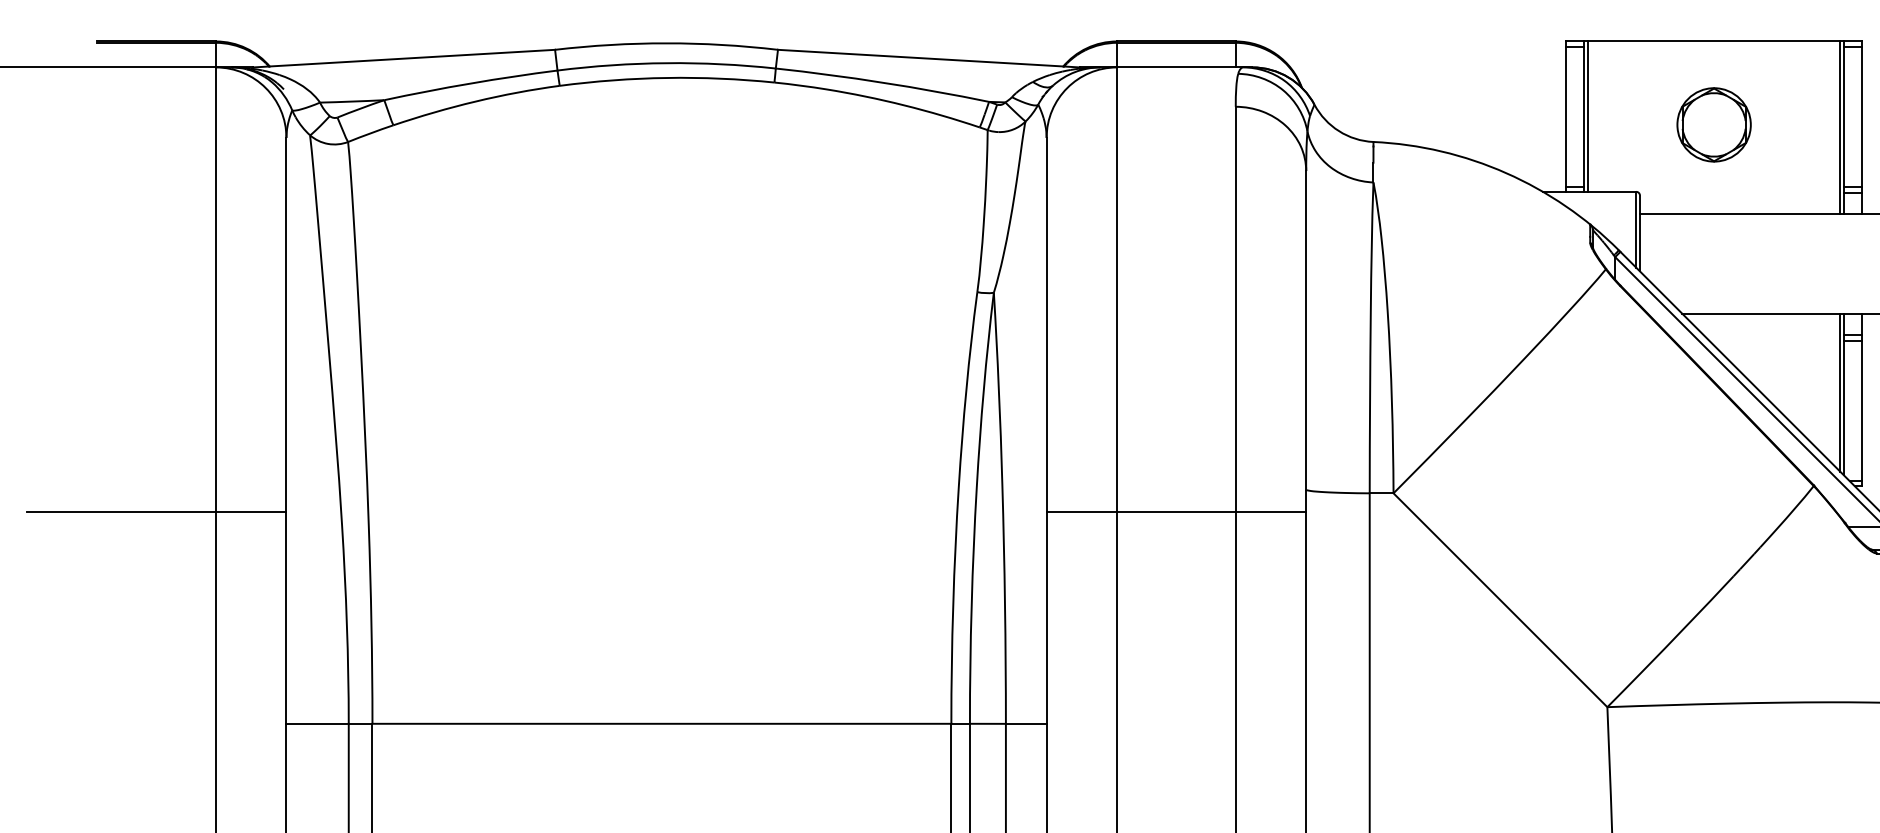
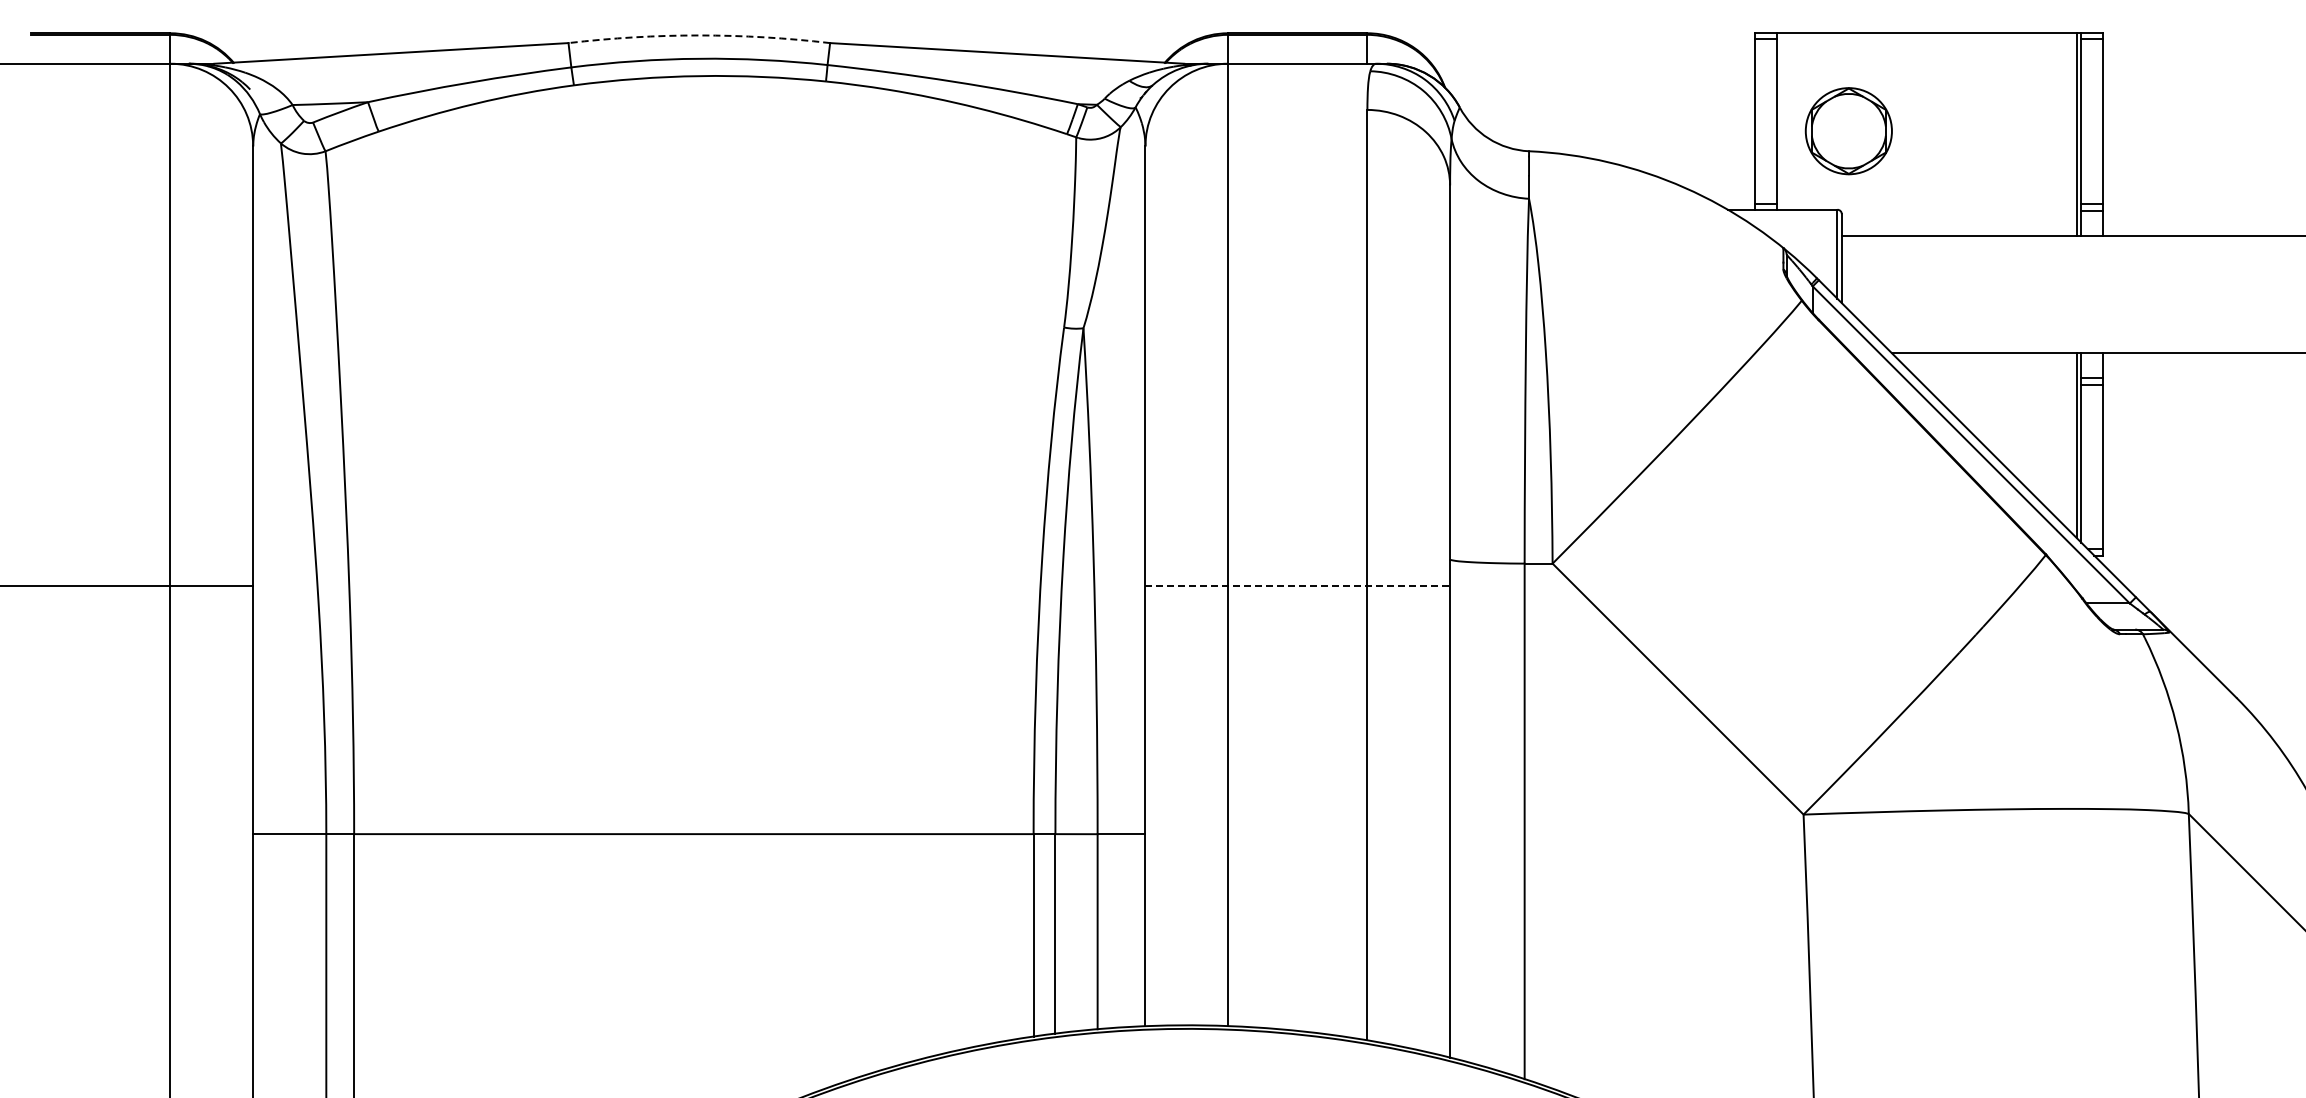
arc: (666, 43) -> (699, 35), solid -> dashed
line: (1587, 116) -> (1780, 121), removed
part: (1713, 125) -> (1848, 131), moved
line: (1177, 512) -> (1298, 586), solid -> dashed

